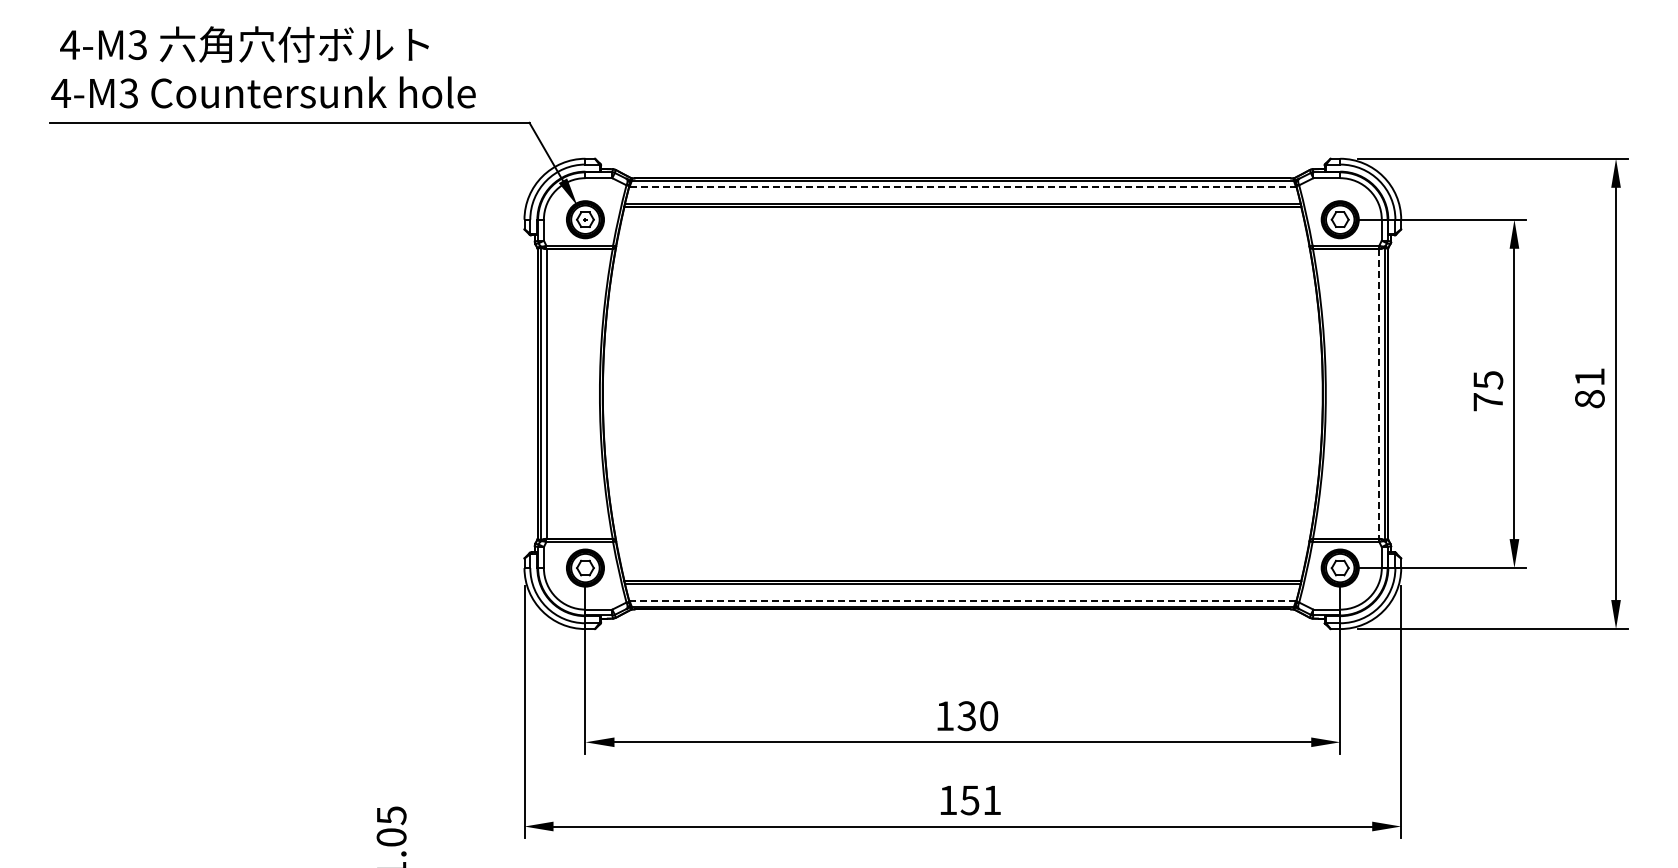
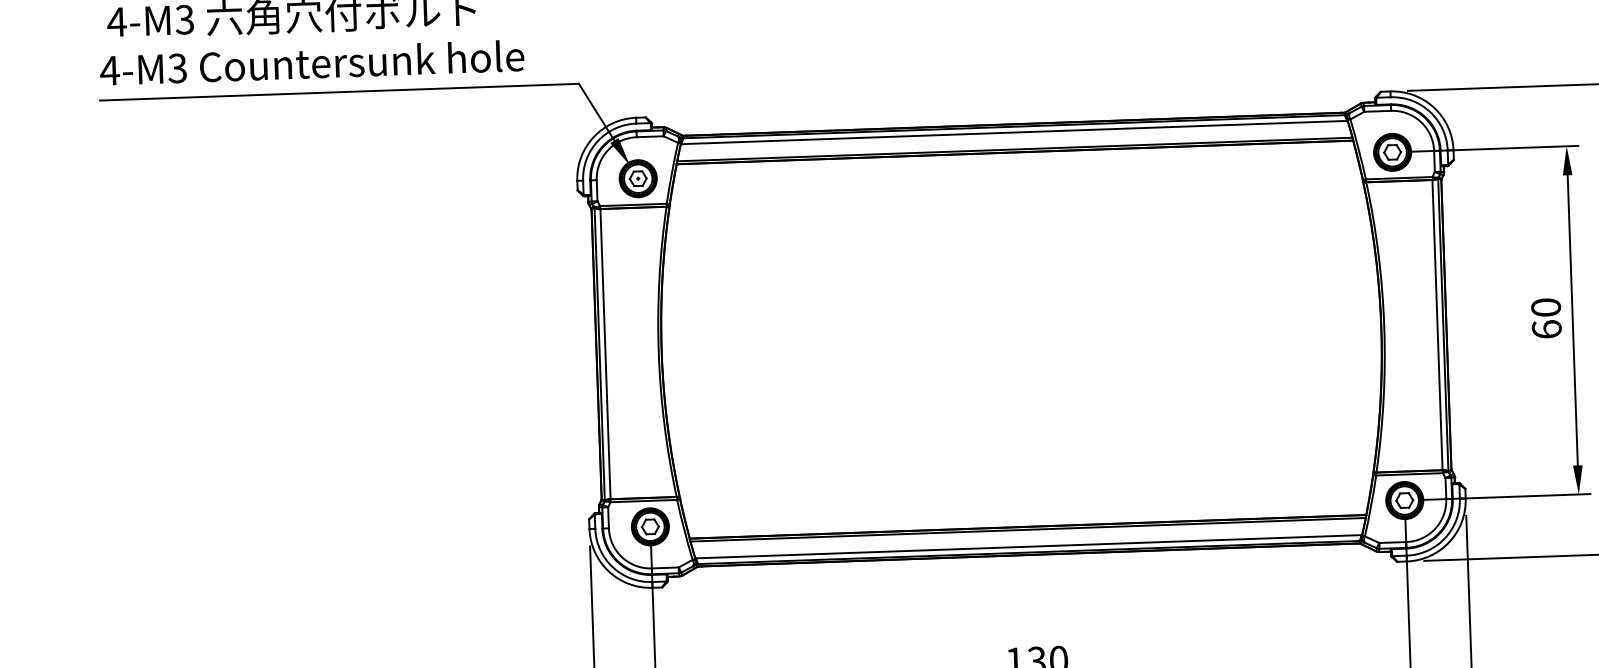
line: (963, 186) -> (1014, 132), dashed -> solid
text: (1488, 391) -> (1546, 318), 75 -> 60
line: (1379, 394) -> (1437, 325), dashed -> solid
line: (962, 601) -> (1028, 547), dashed -> solid

